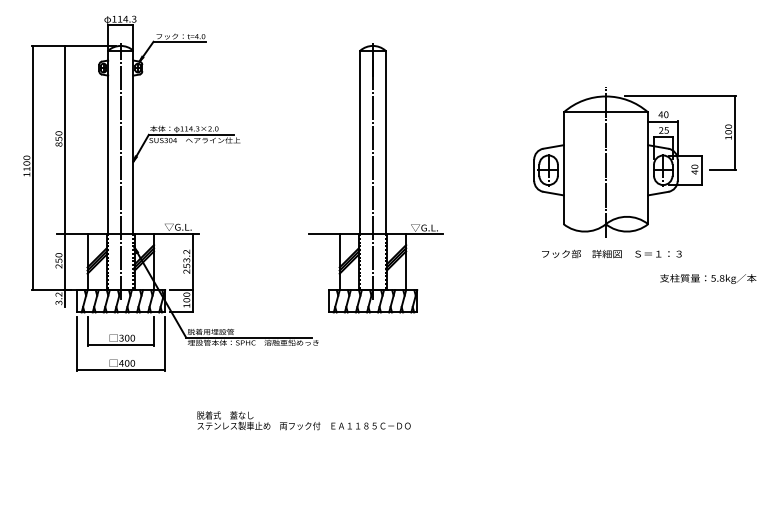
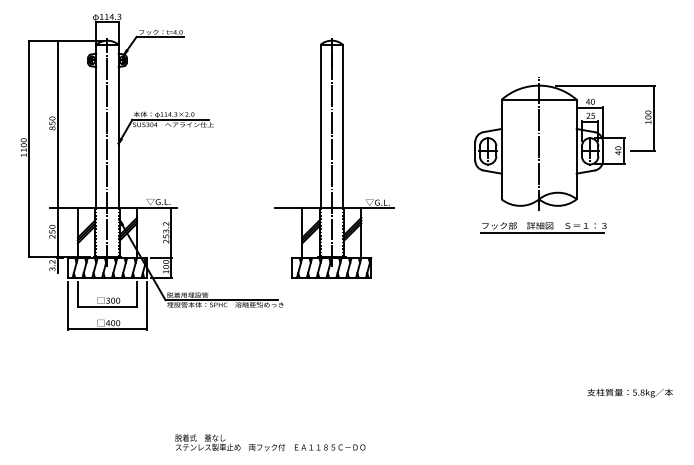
line: (609, 261) -> (542, 232), added
text: (708, 278) -> (630, 392), moved
text: (303, 420) -> (270, 442), moved

